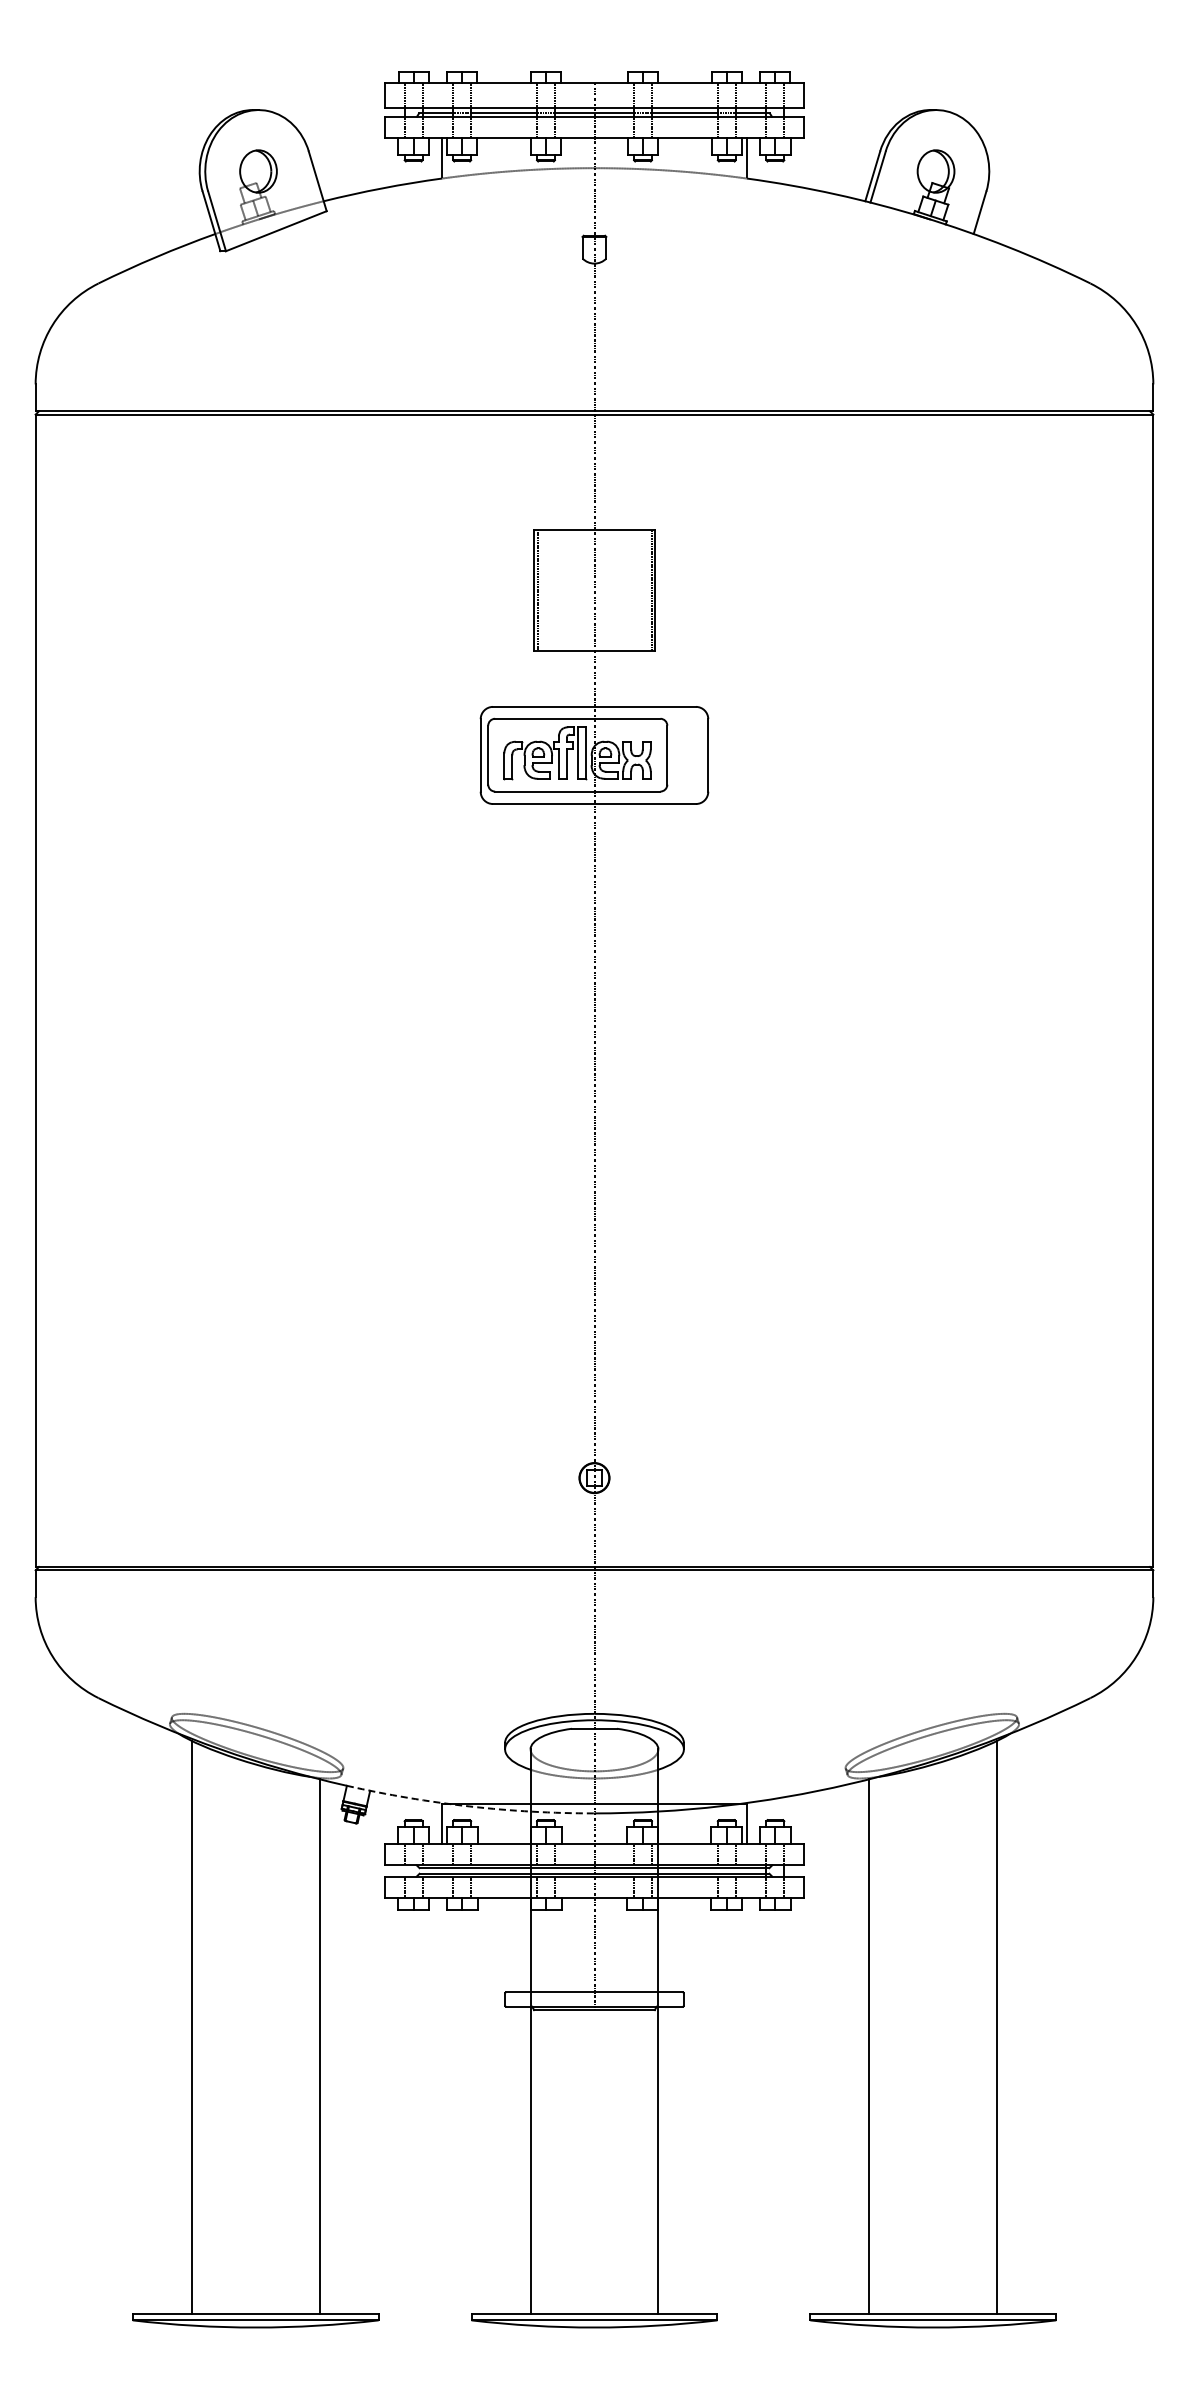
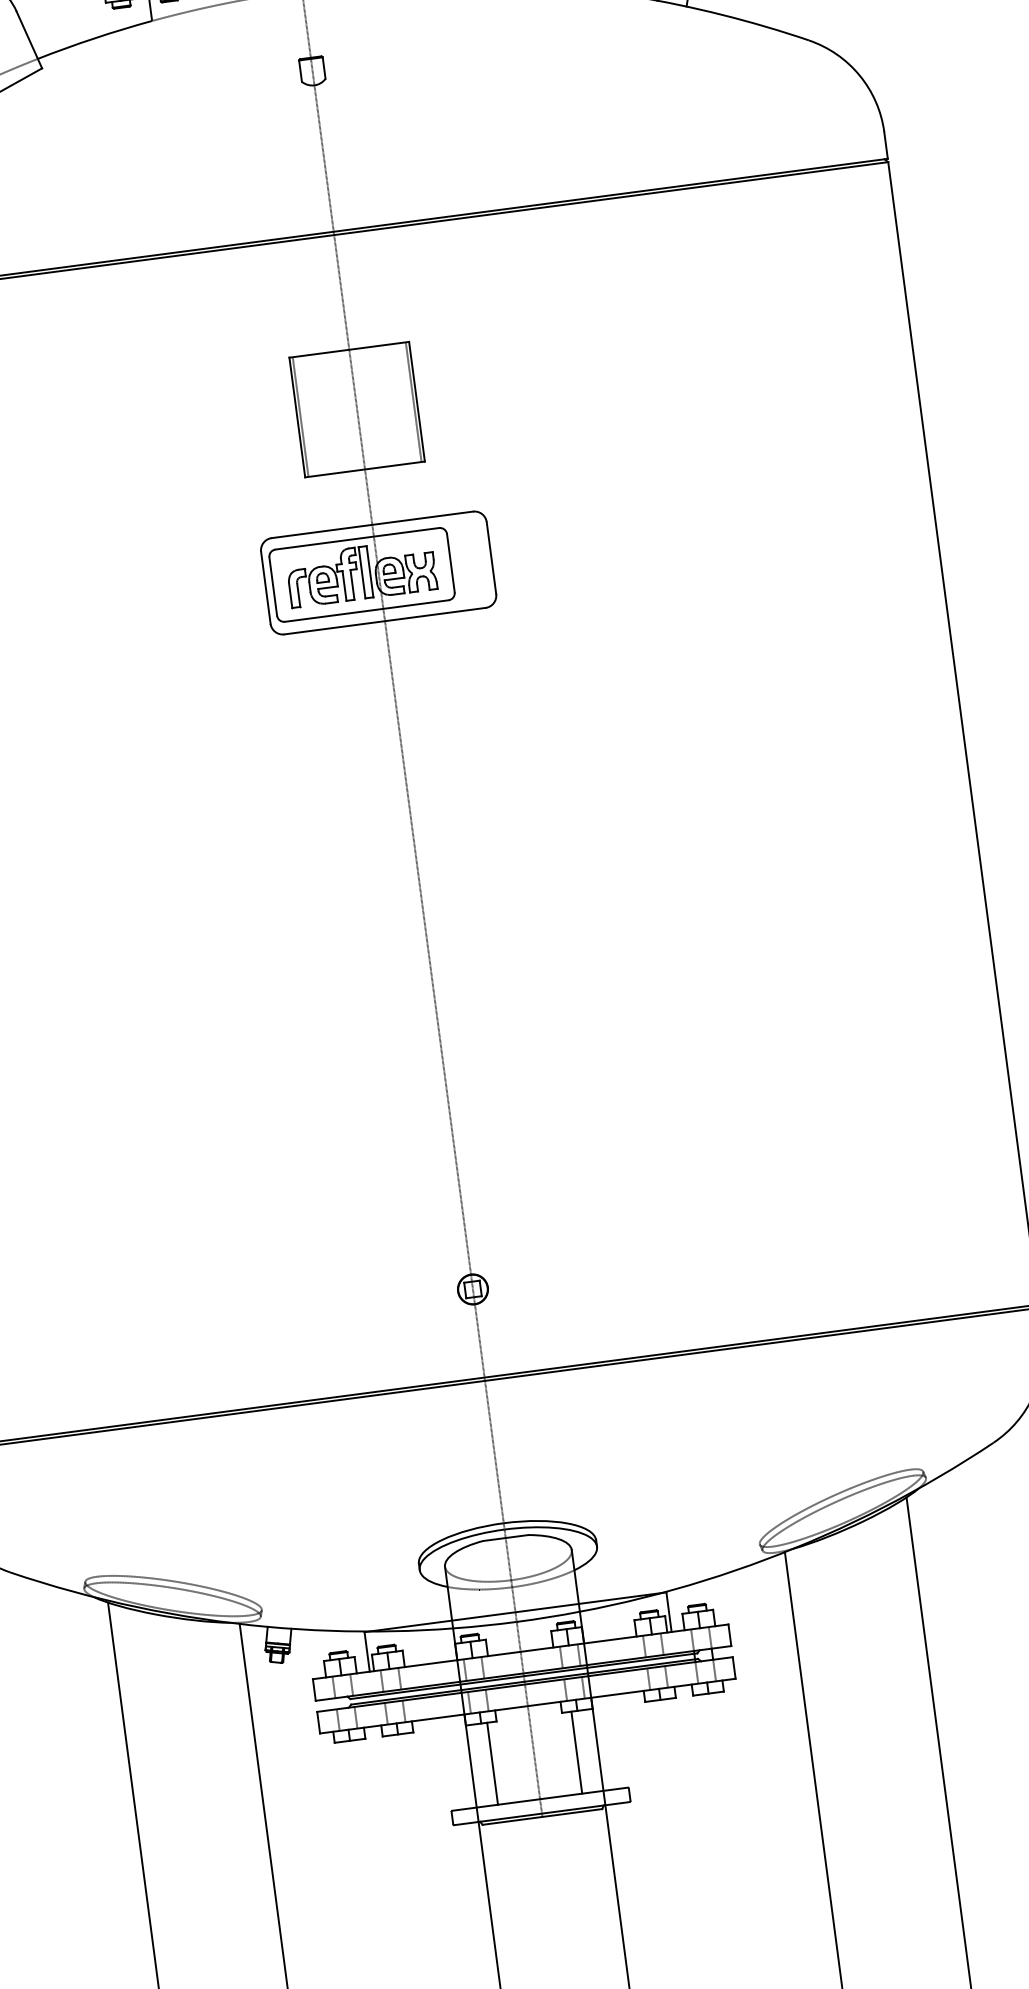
arc: (469, 1806) -> (391, 1631), dashed -> solid
line: (552, 1950) -> (493, 1763), added
line: (636, 1950) -> (576, 1752), added

